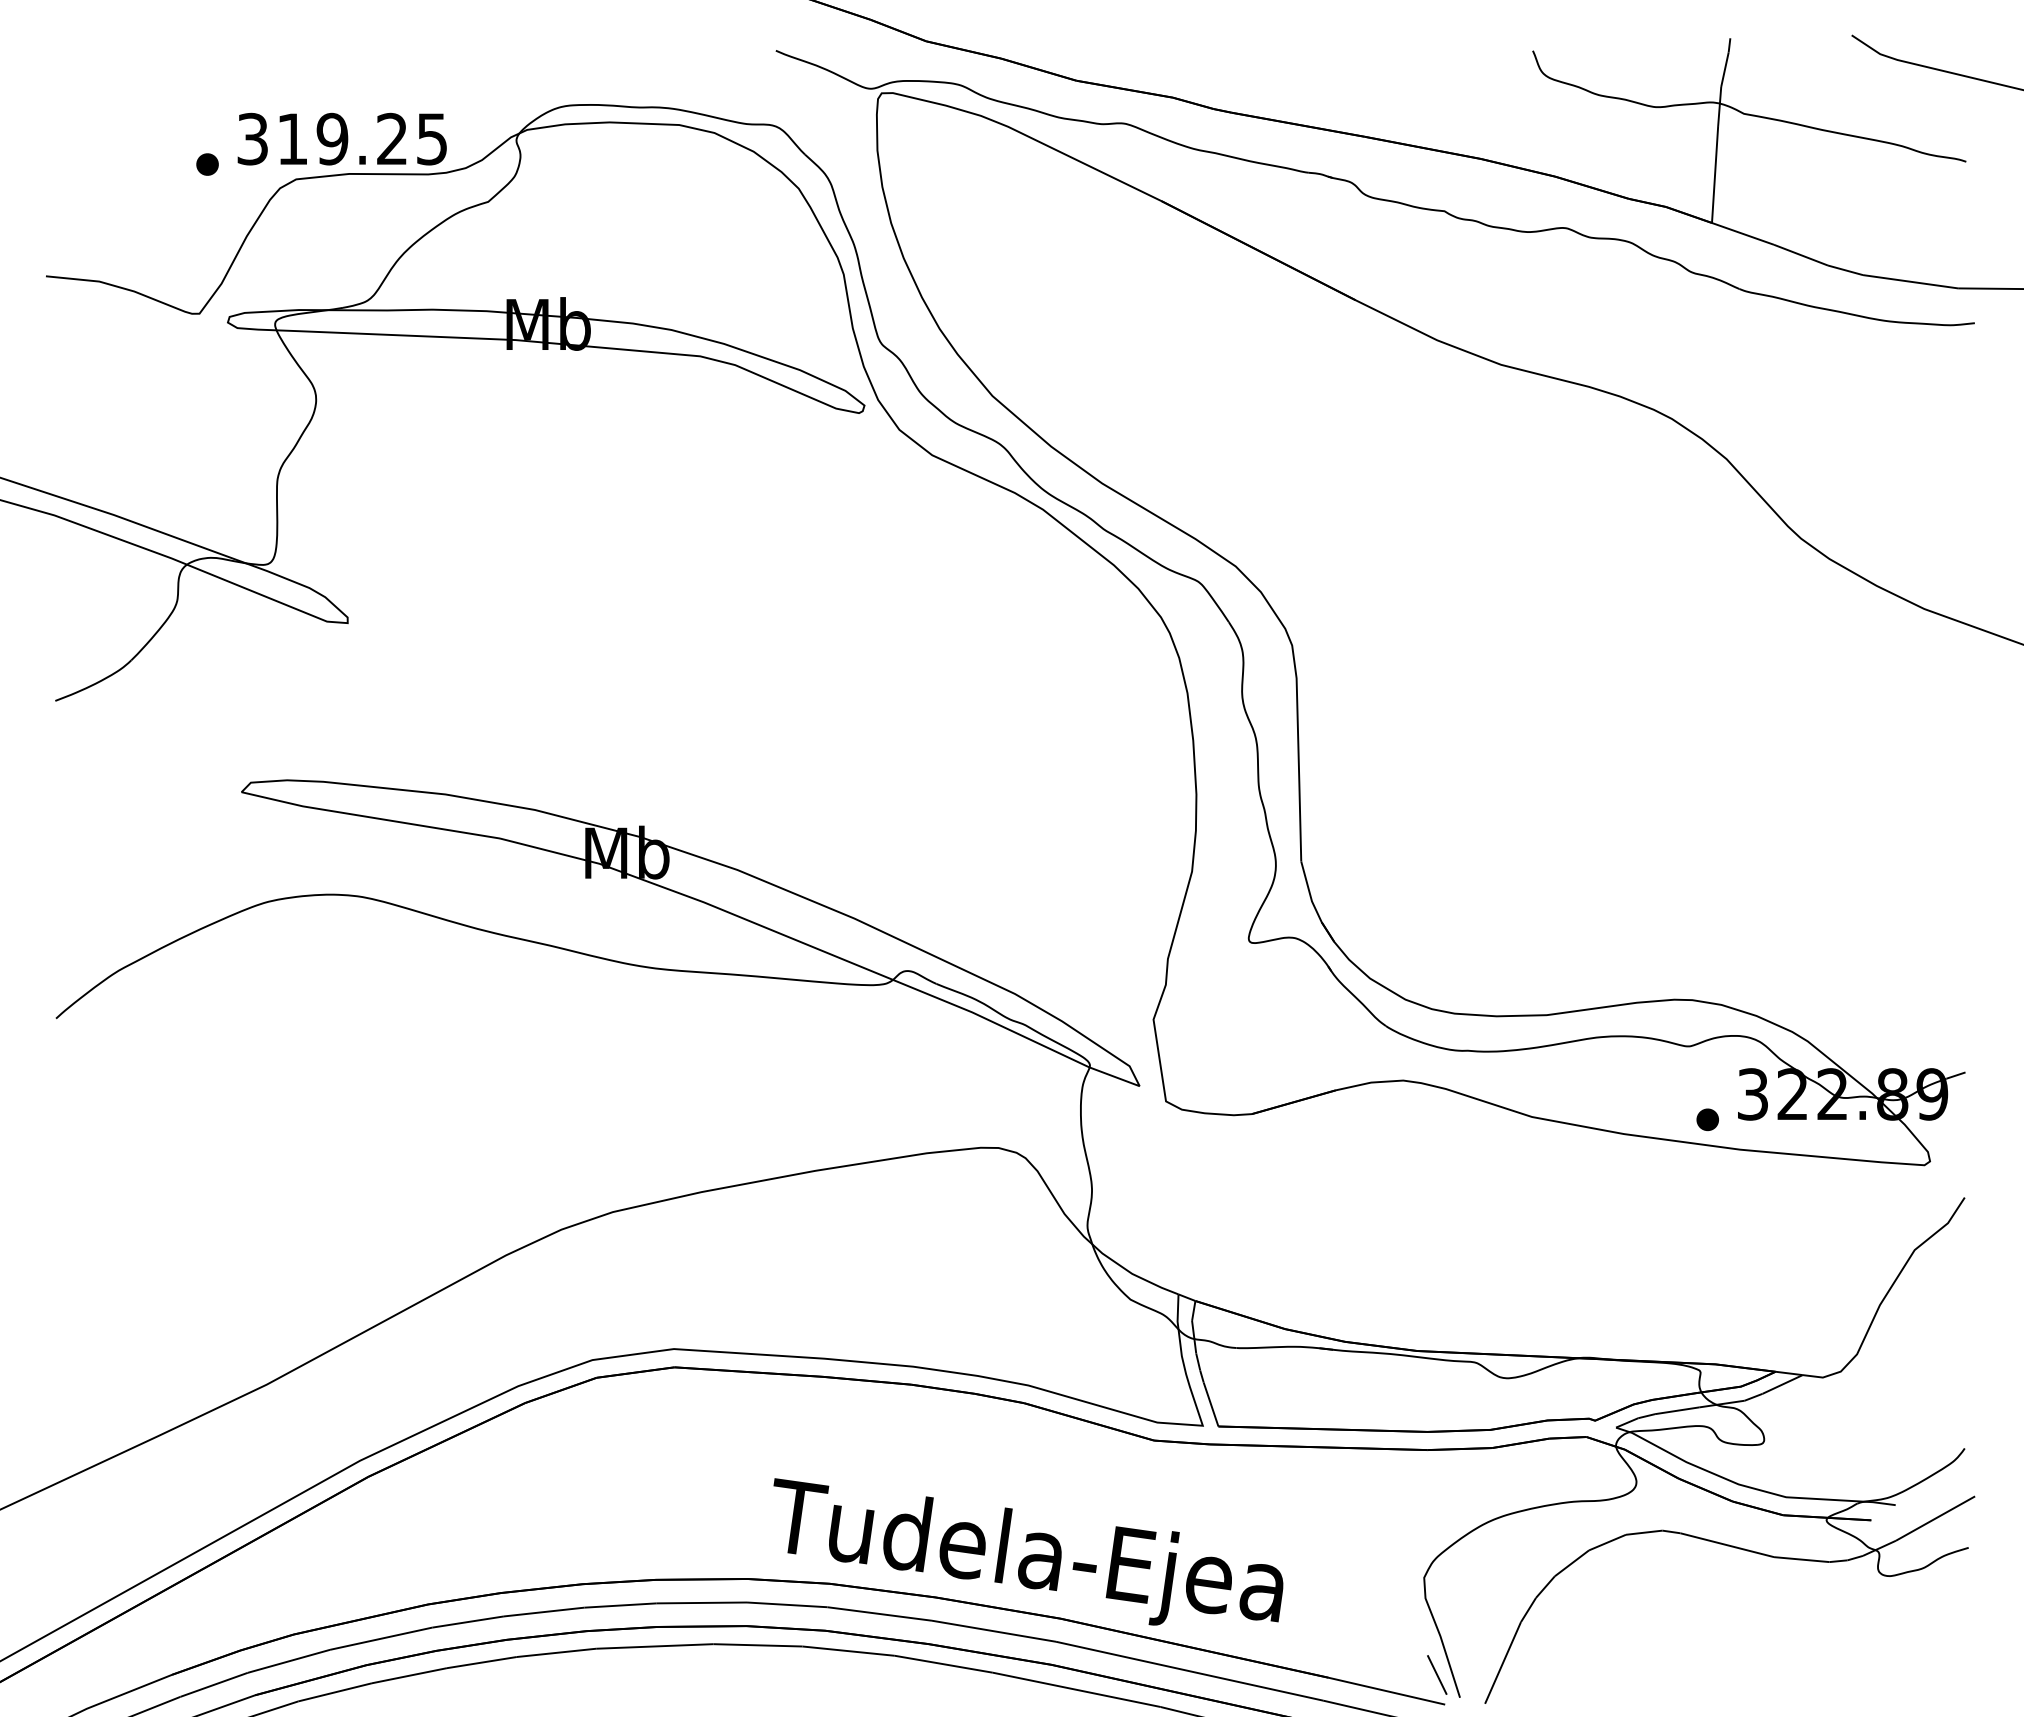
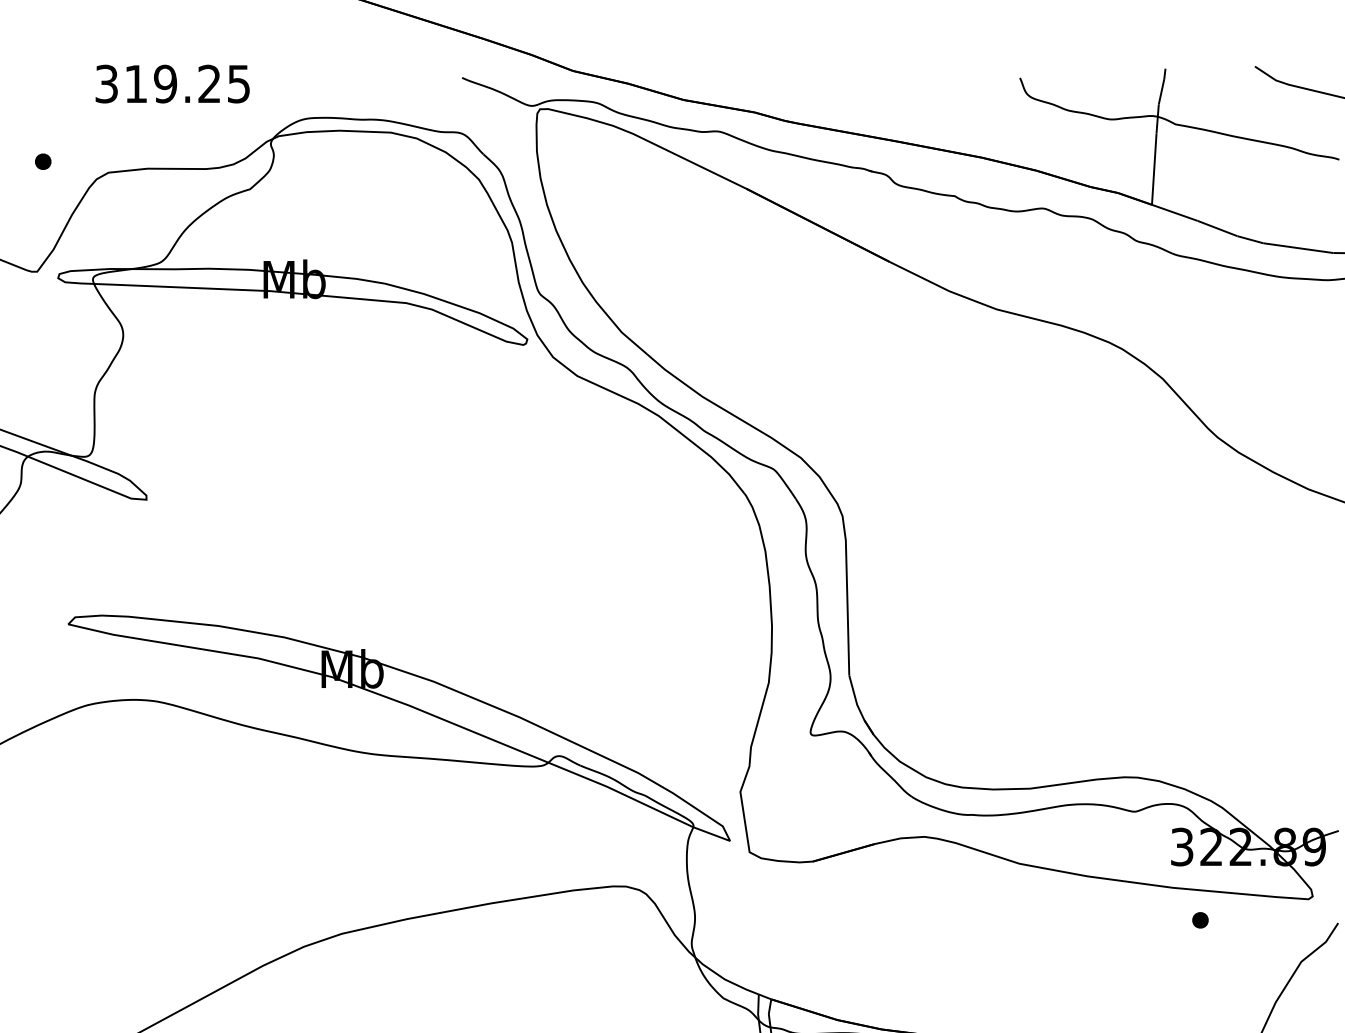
text: (341, 138) -> (172, 83), moved
part: (1707, 1119) -> (1200, 920), moved

